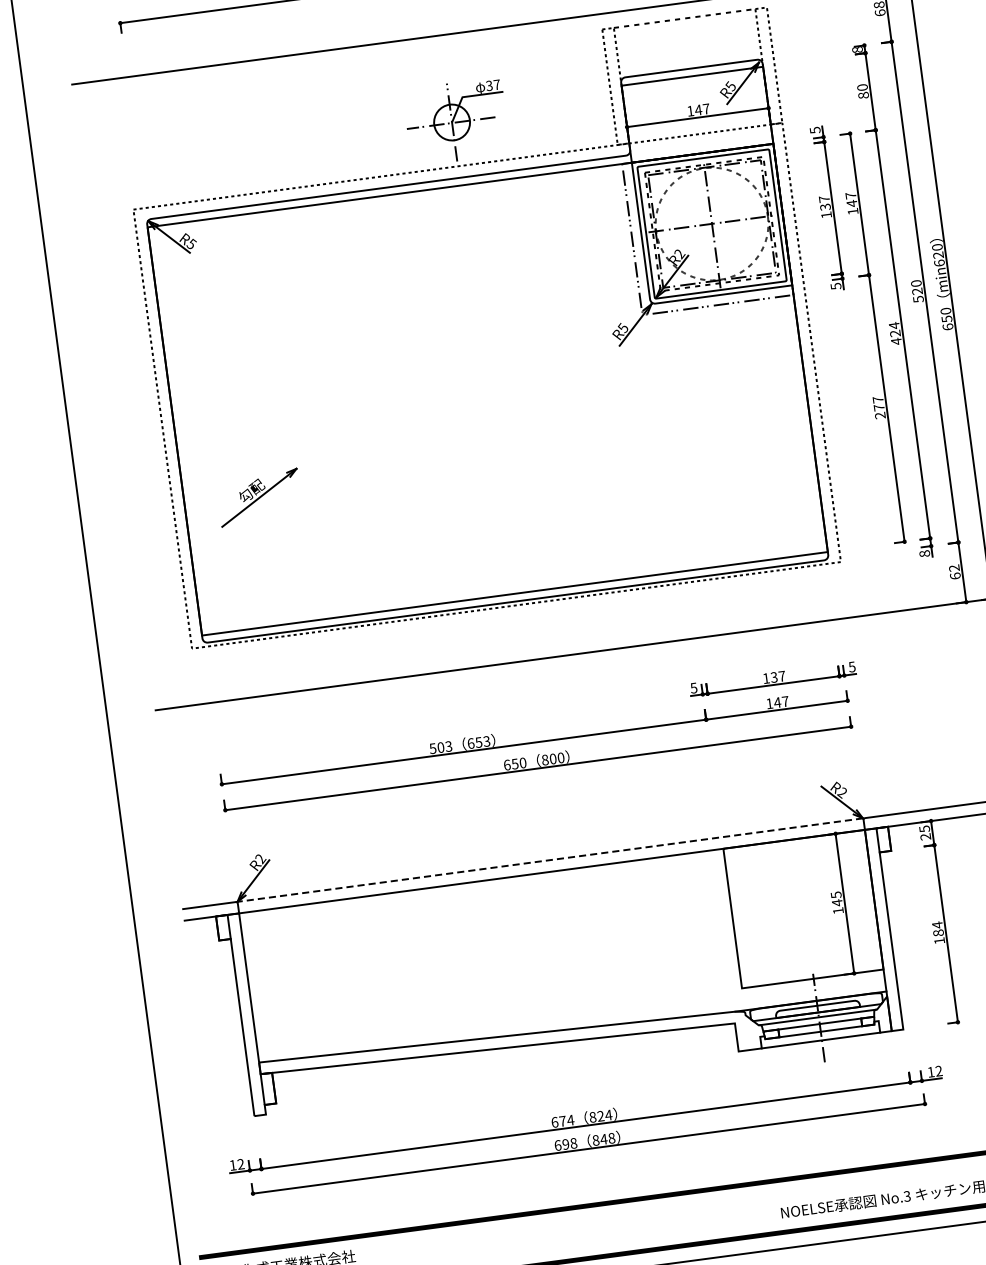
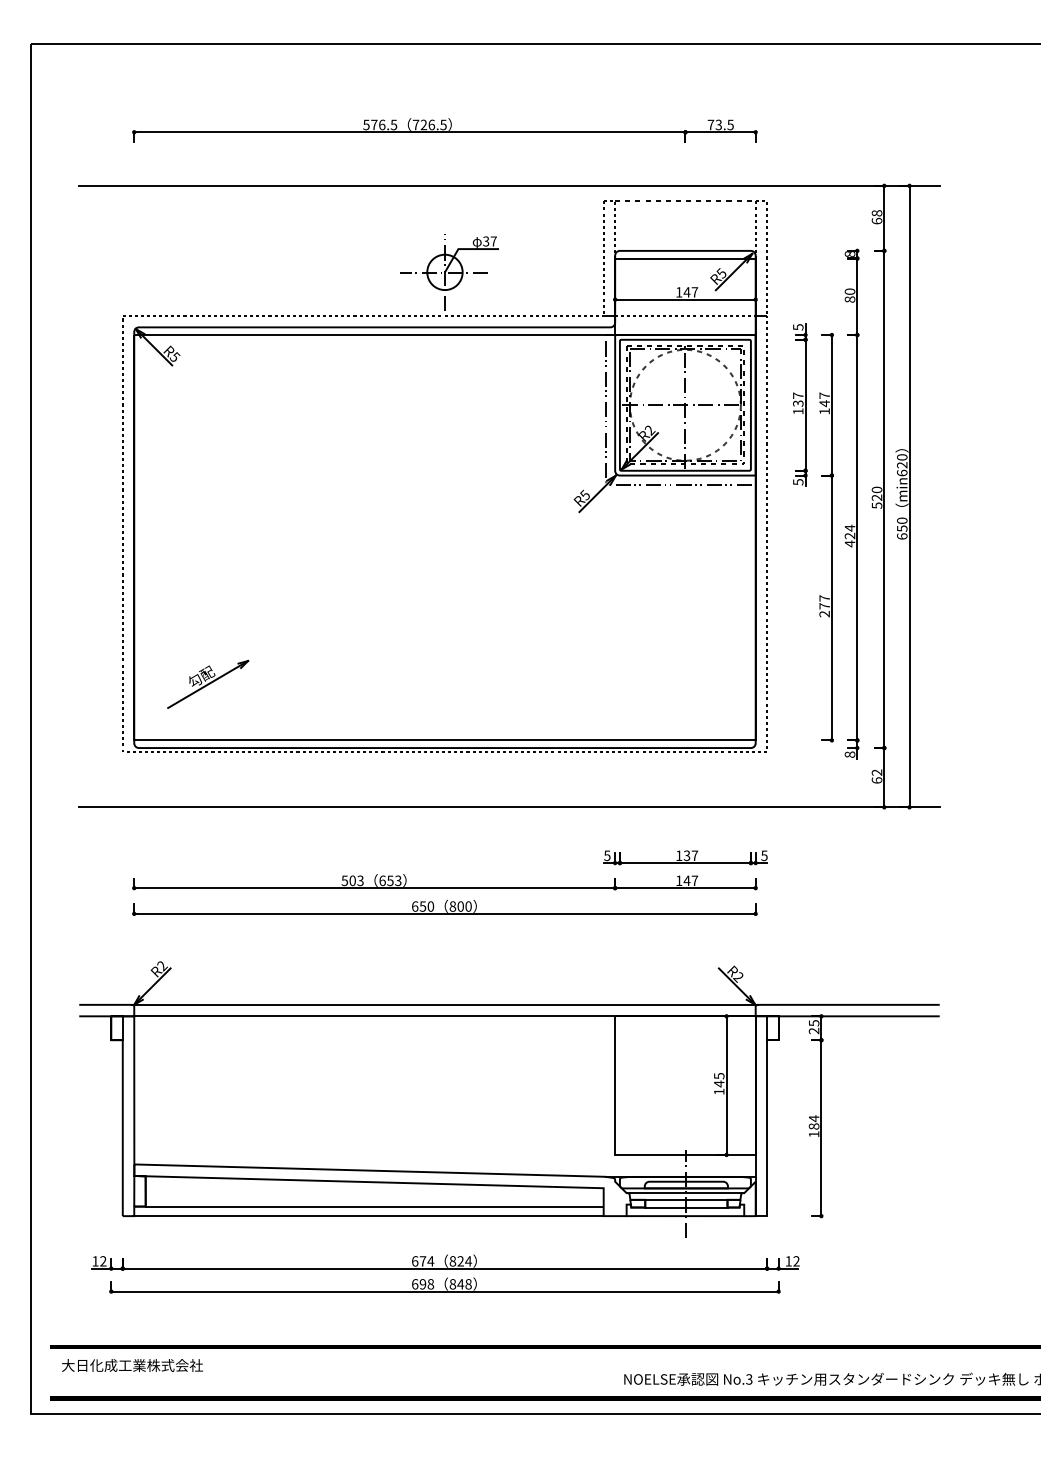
part: (259, 496) -> (208, 683), moved
line: (549, 859) -> (444, 1004), dashed -> solid
line: (505, 1072) -> (373, 1206), added
line: (500, 1083) -> (367, 1216), added

